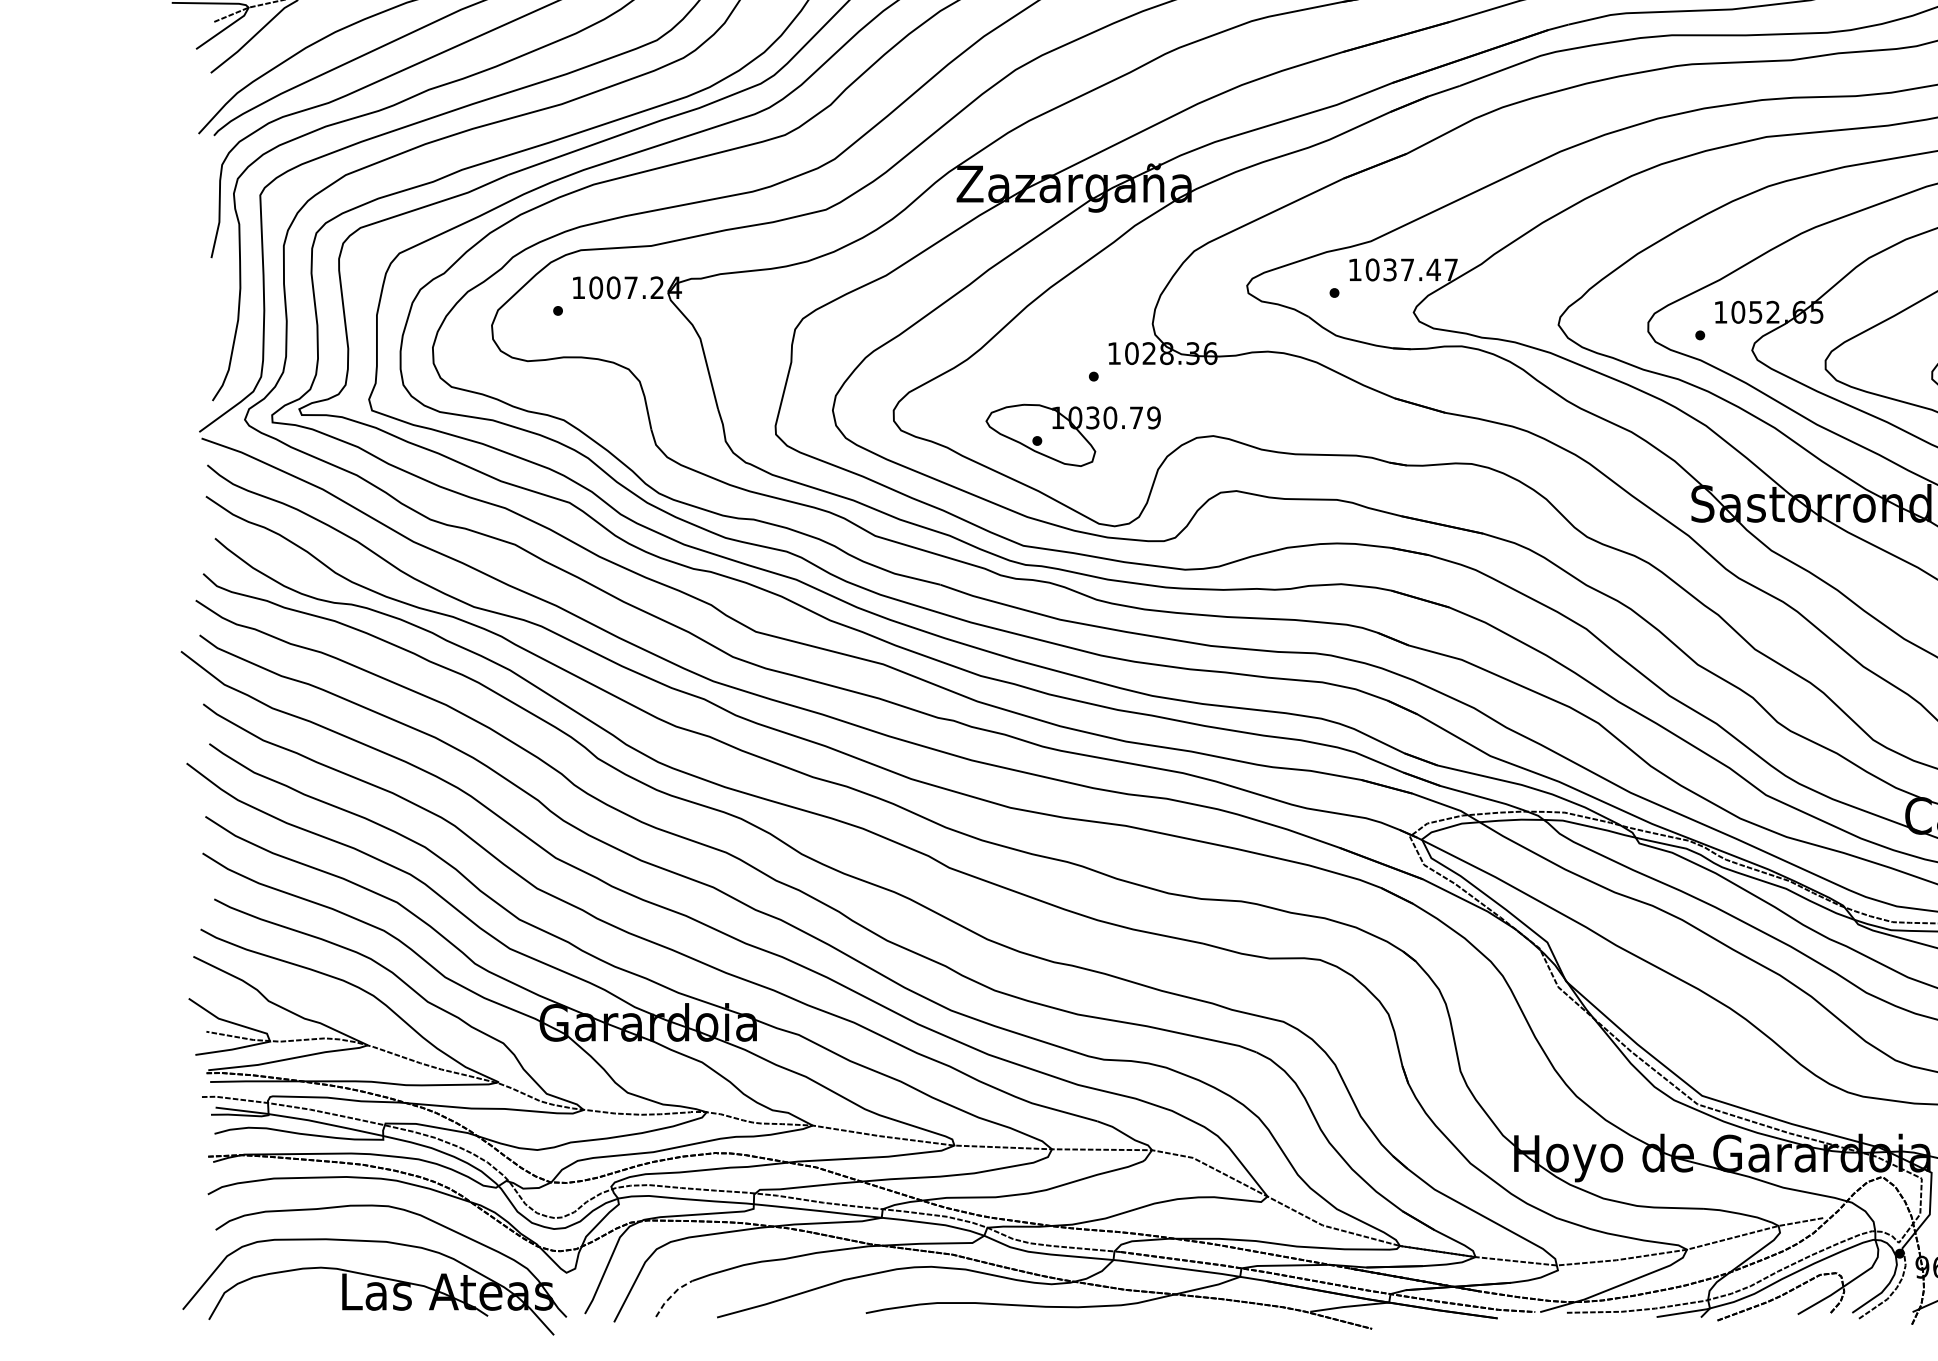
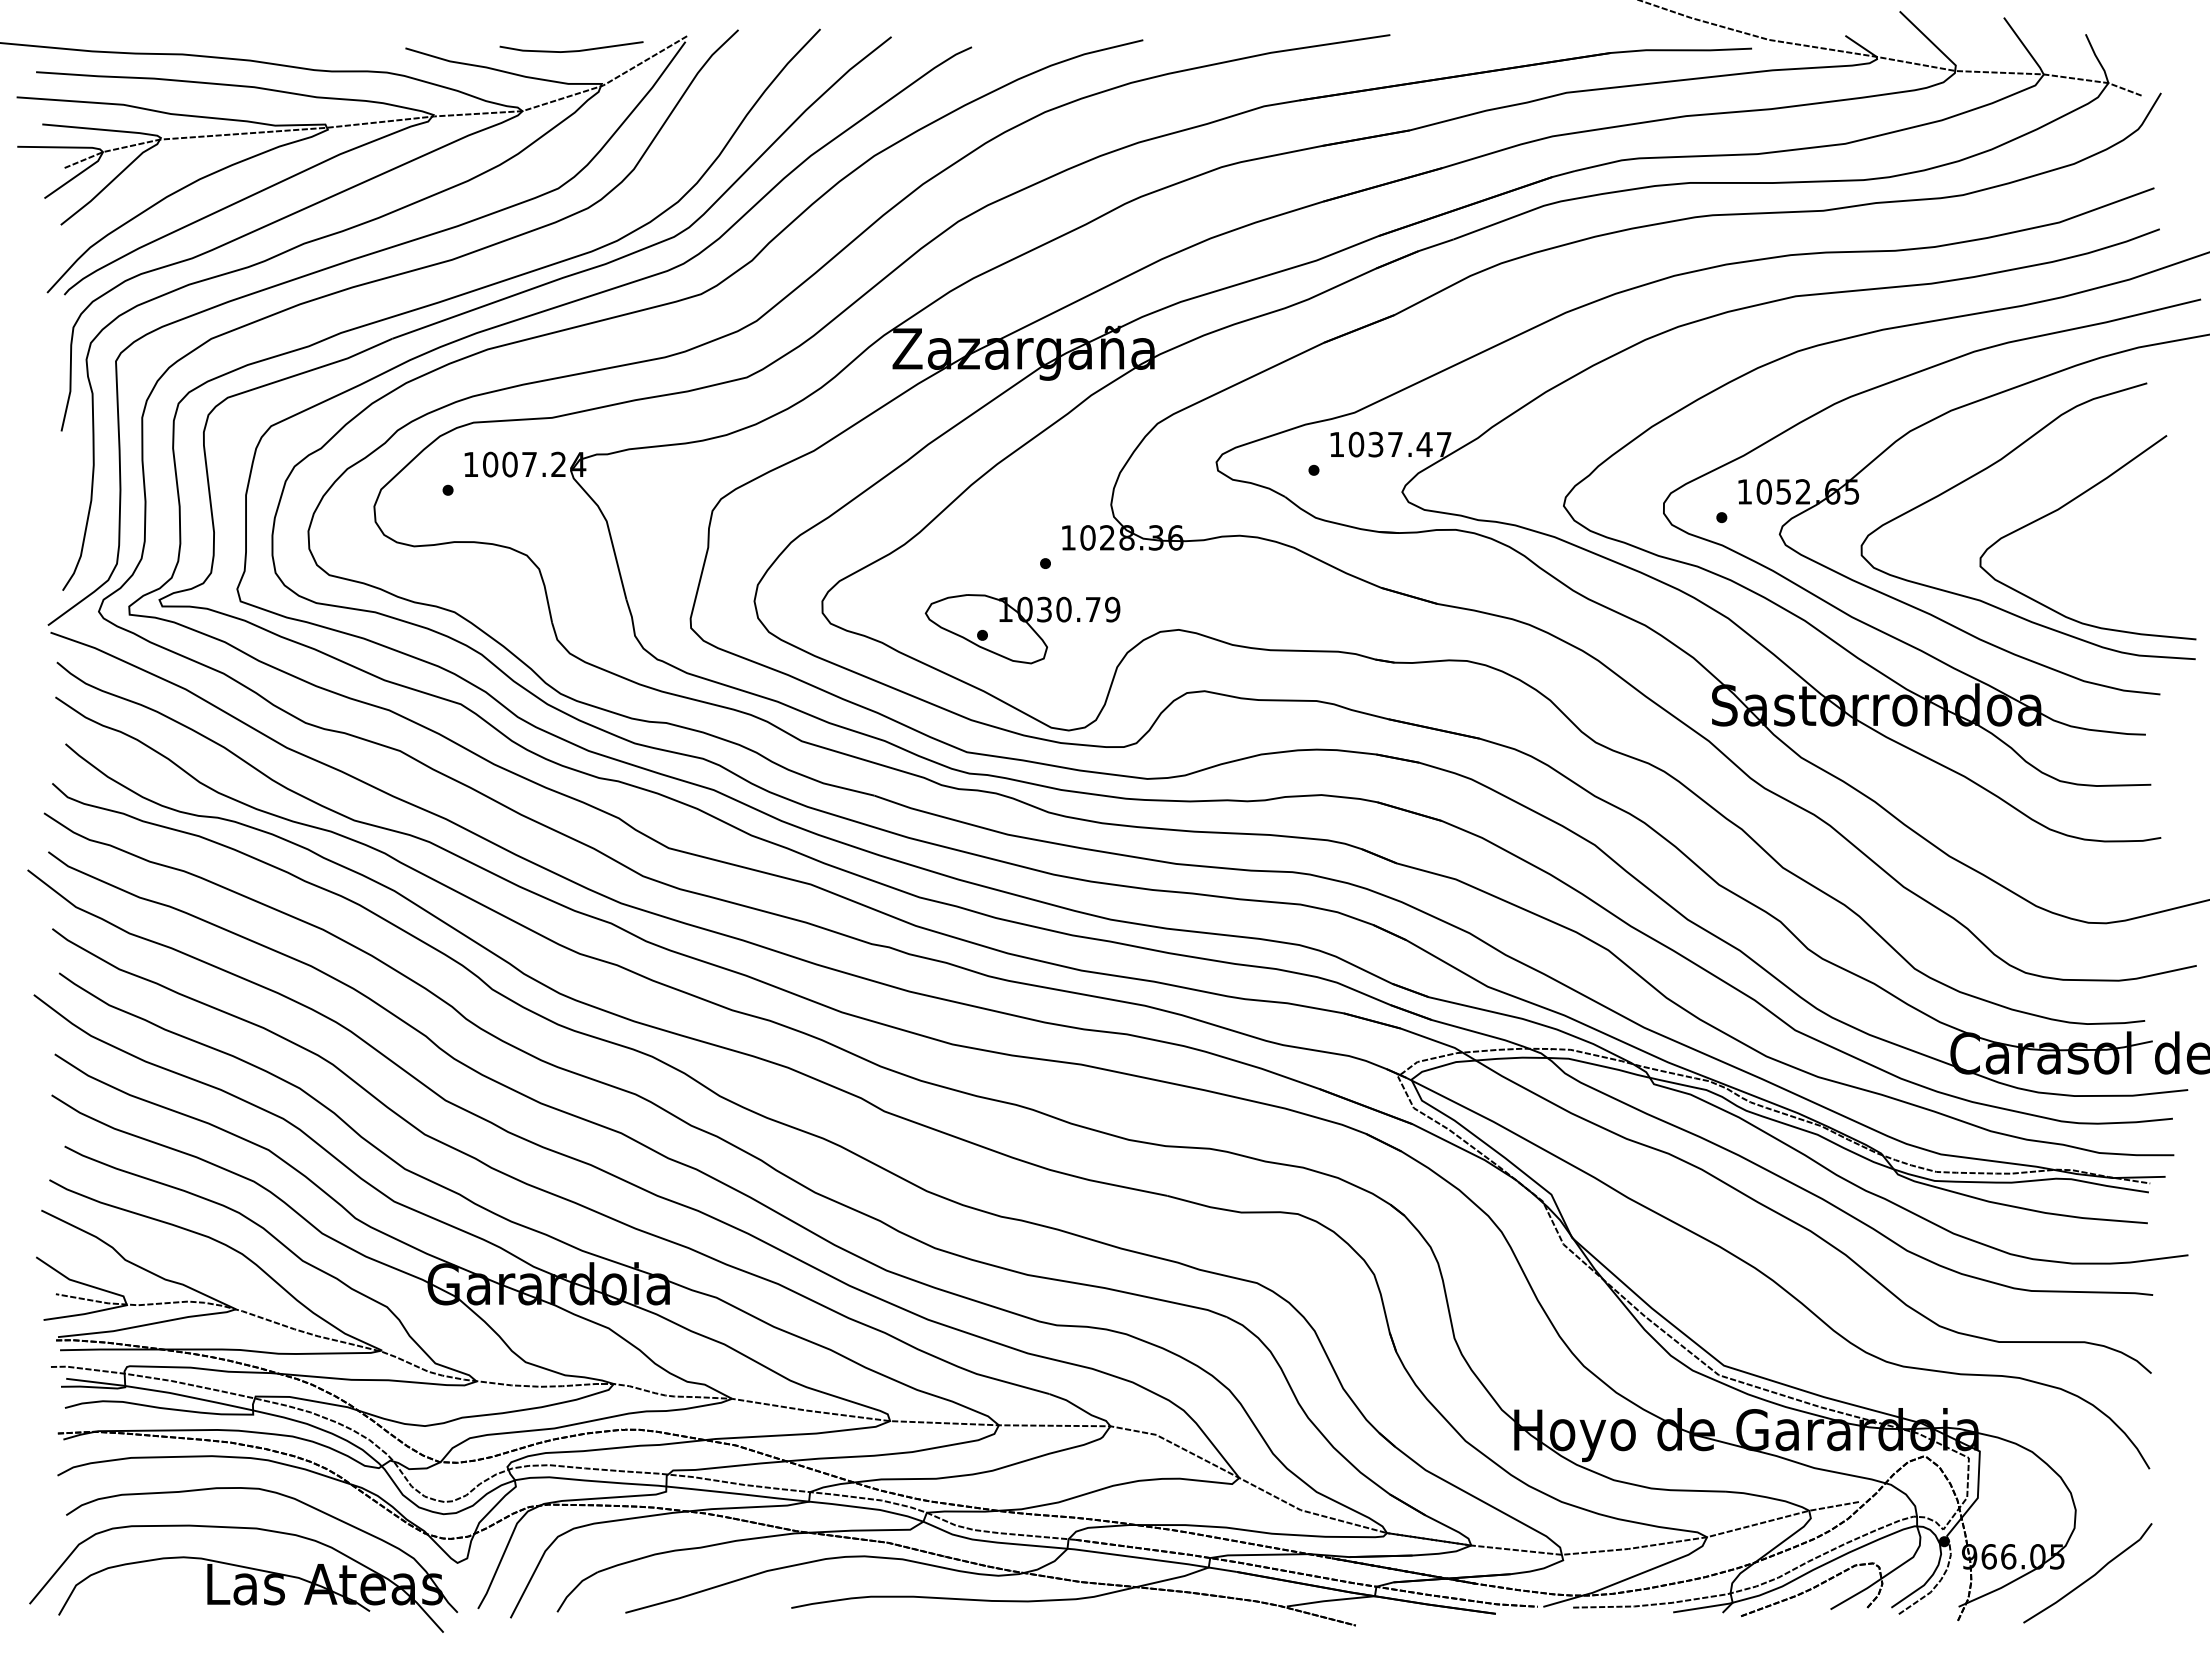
line: (671, 1295) -> (574, 1588), dashed -> solid

